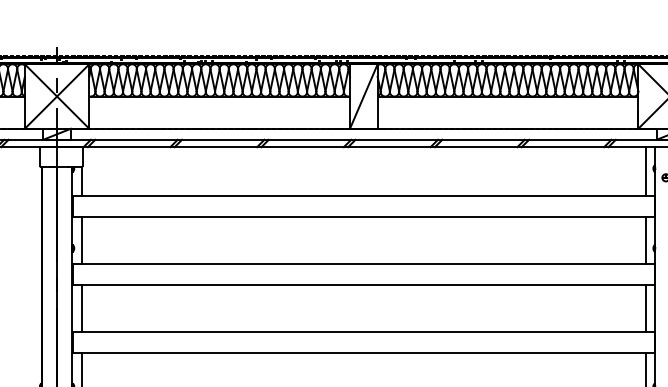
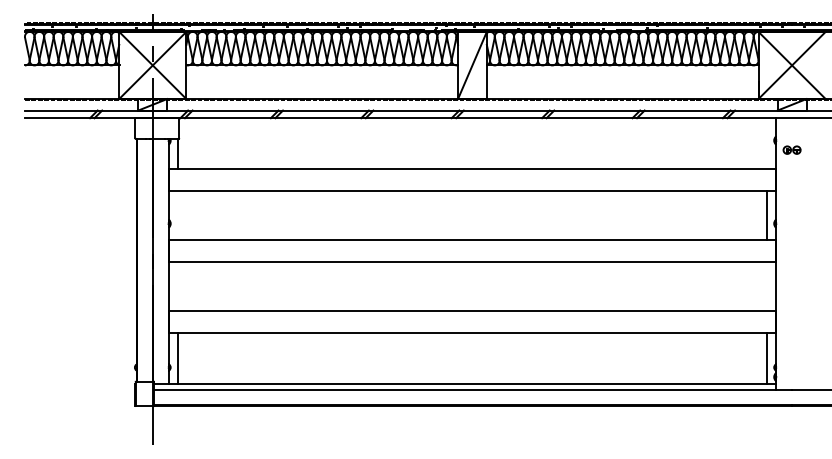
line: (645, 171) -> (766, 143), removed
line: (81, 239) -> (178, 214), removed
line: (81, 307) -> (178, 285), removed
line: (645, 307) -> (766, 285), removed

